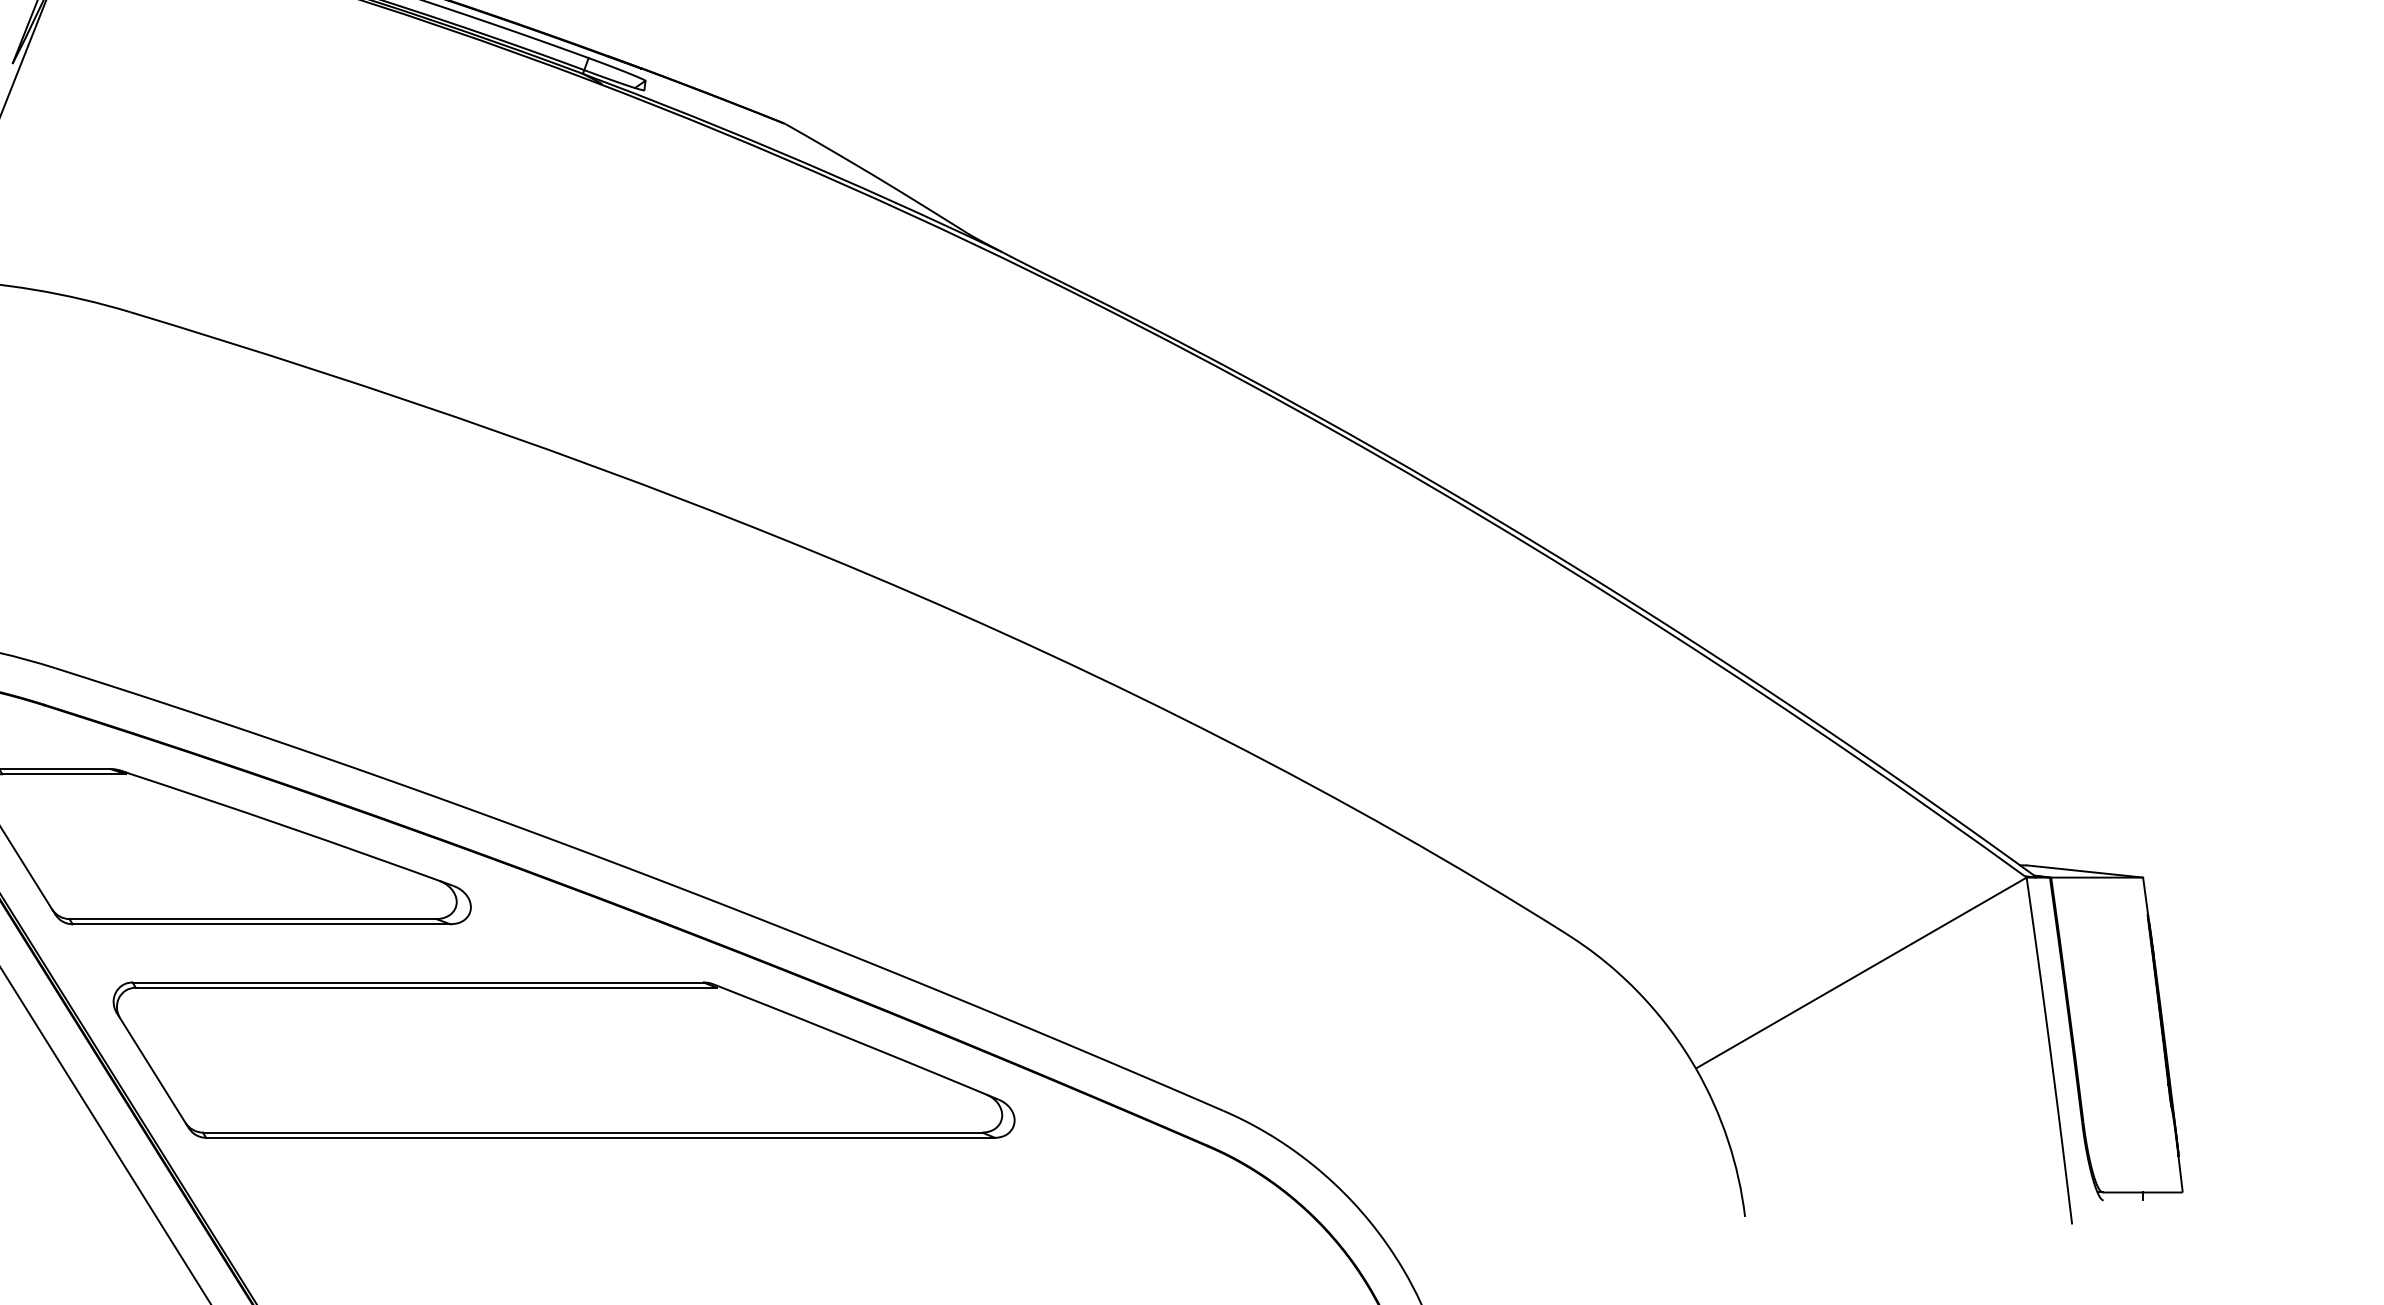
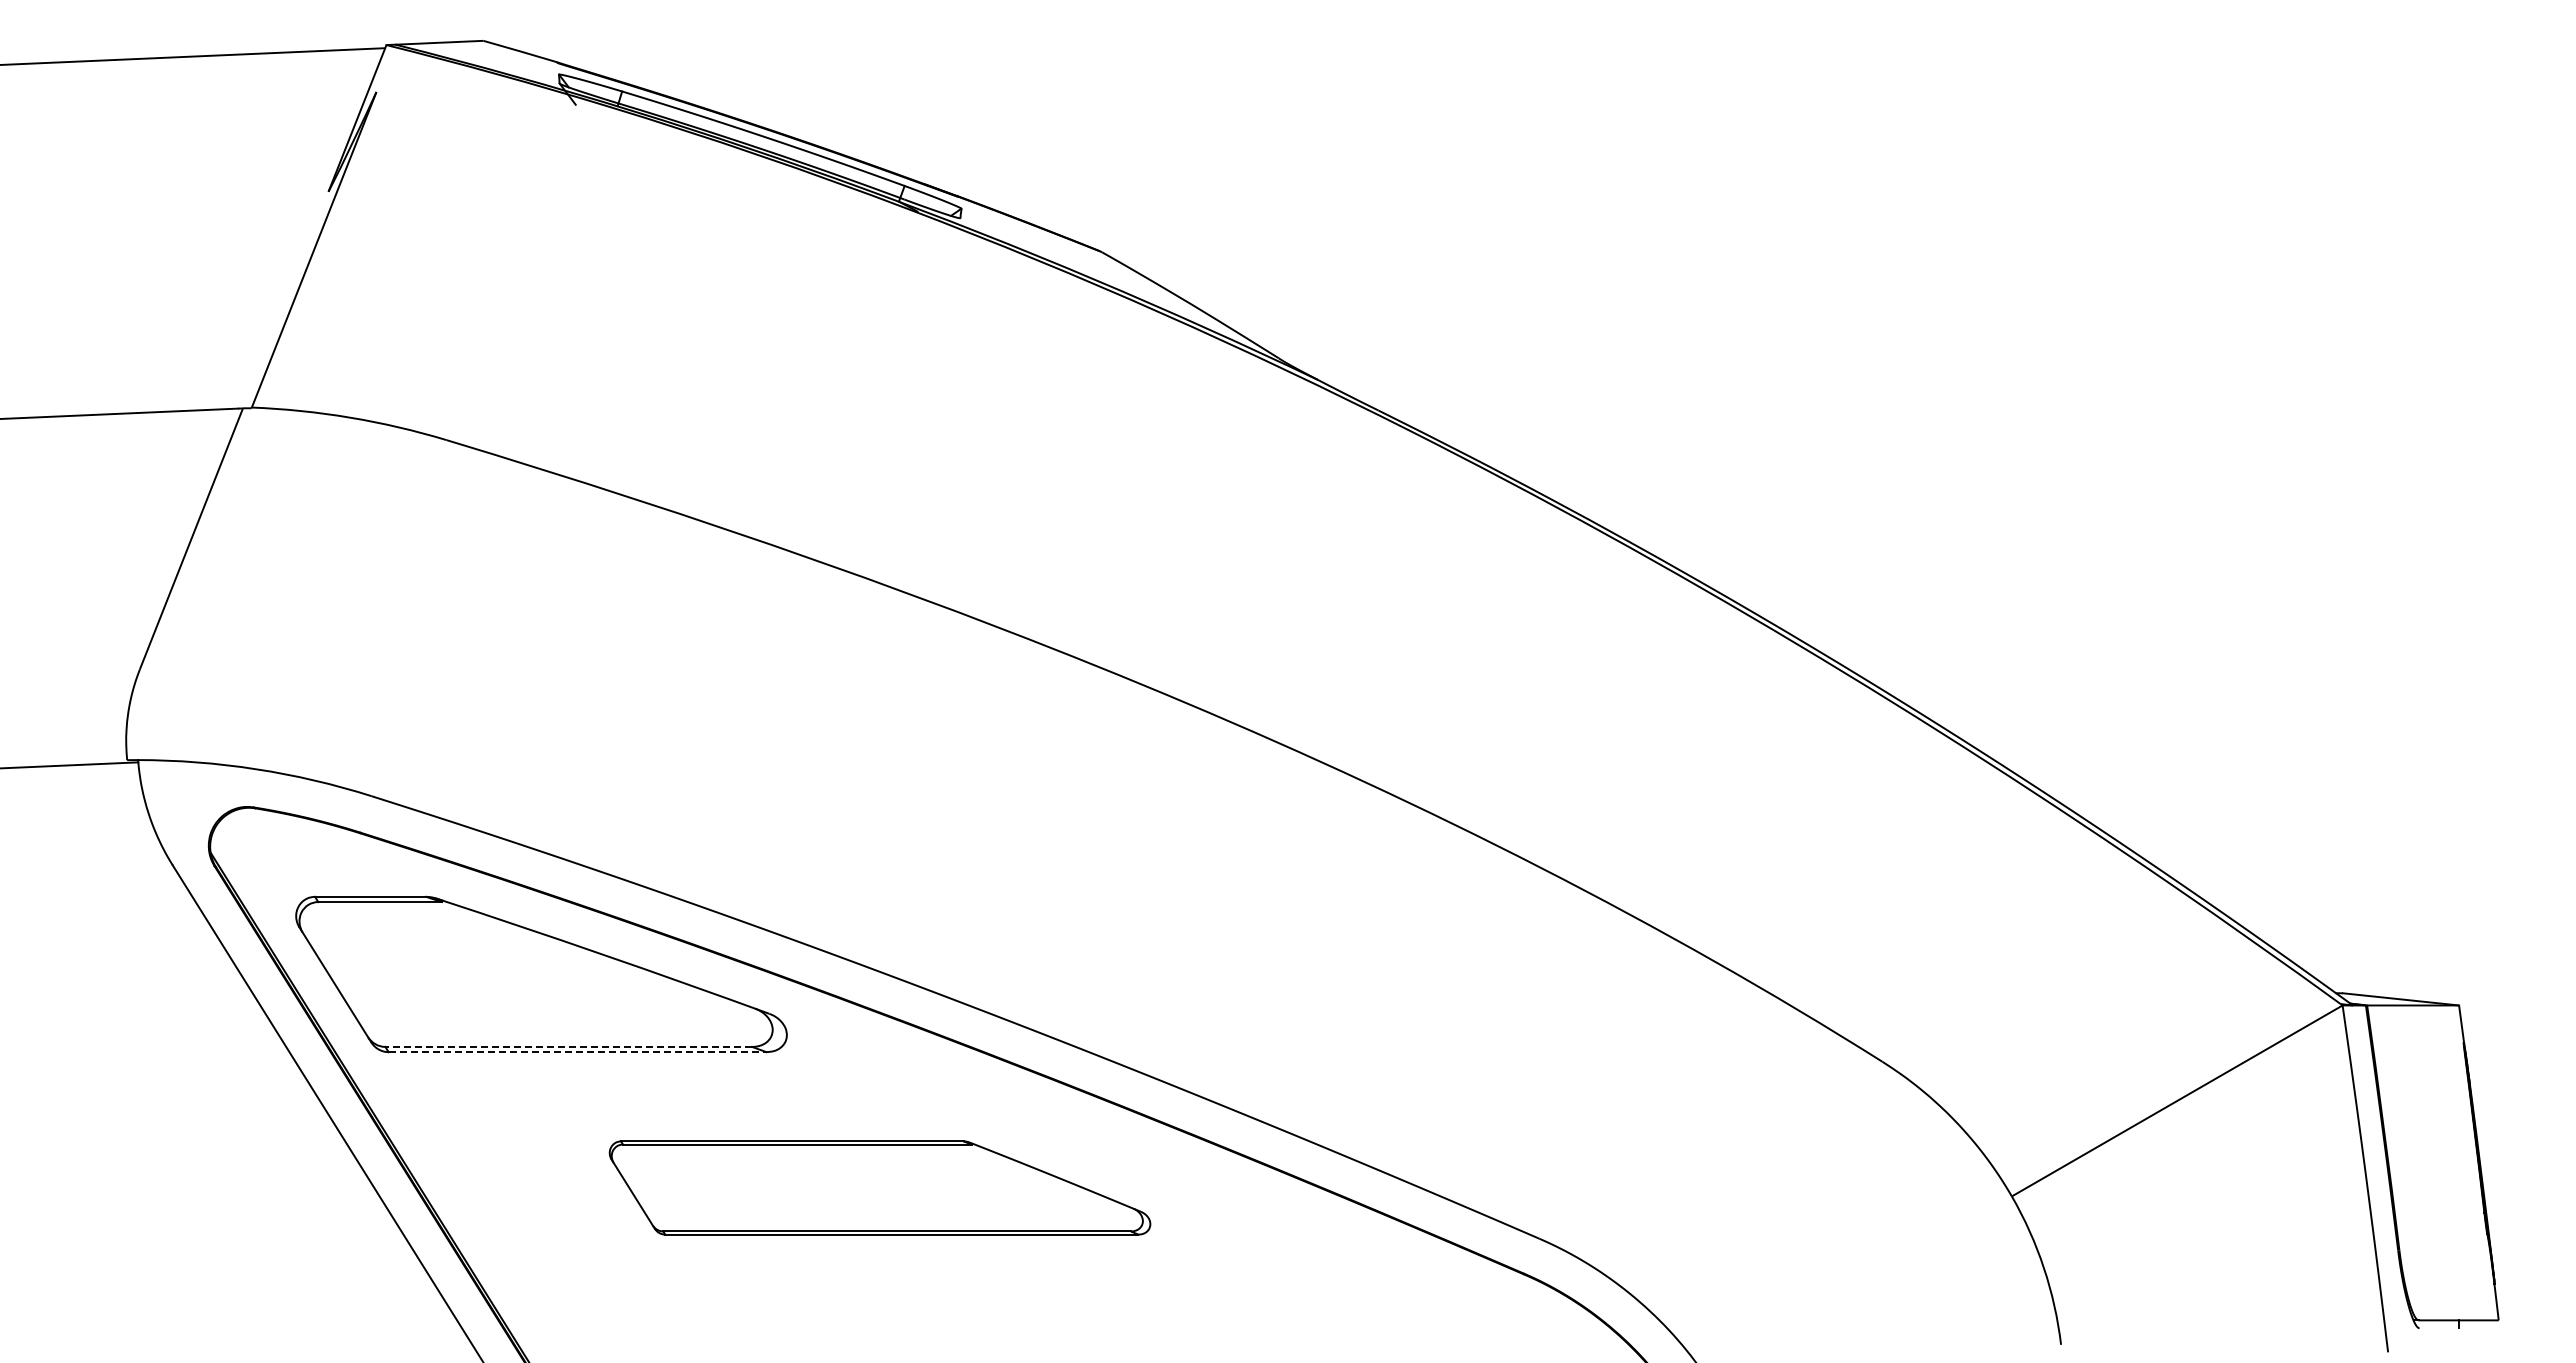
line: (252, 918) -> (568, 1046), solid -> dashed
line: (261, 924) -> (577, 1052), solid -> dashed
part: (563, 1059) -> (879, 1187), size x0.6

